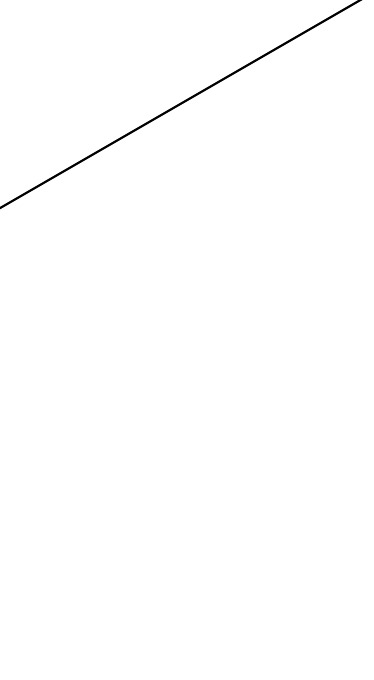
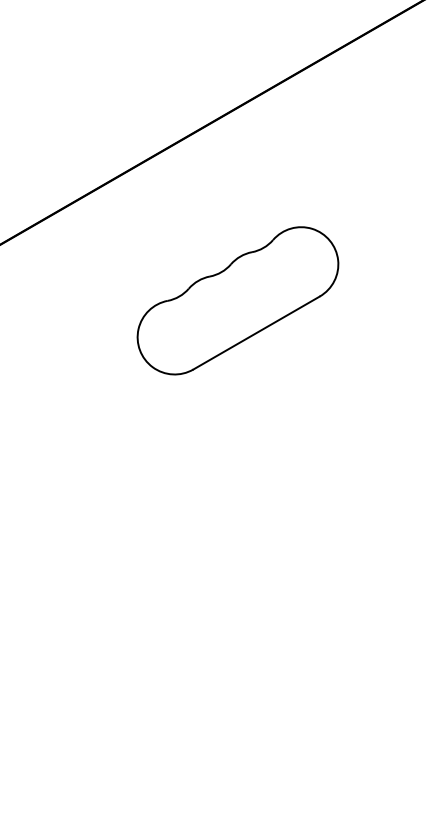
part: (168, 263) -> (236, 300), added

